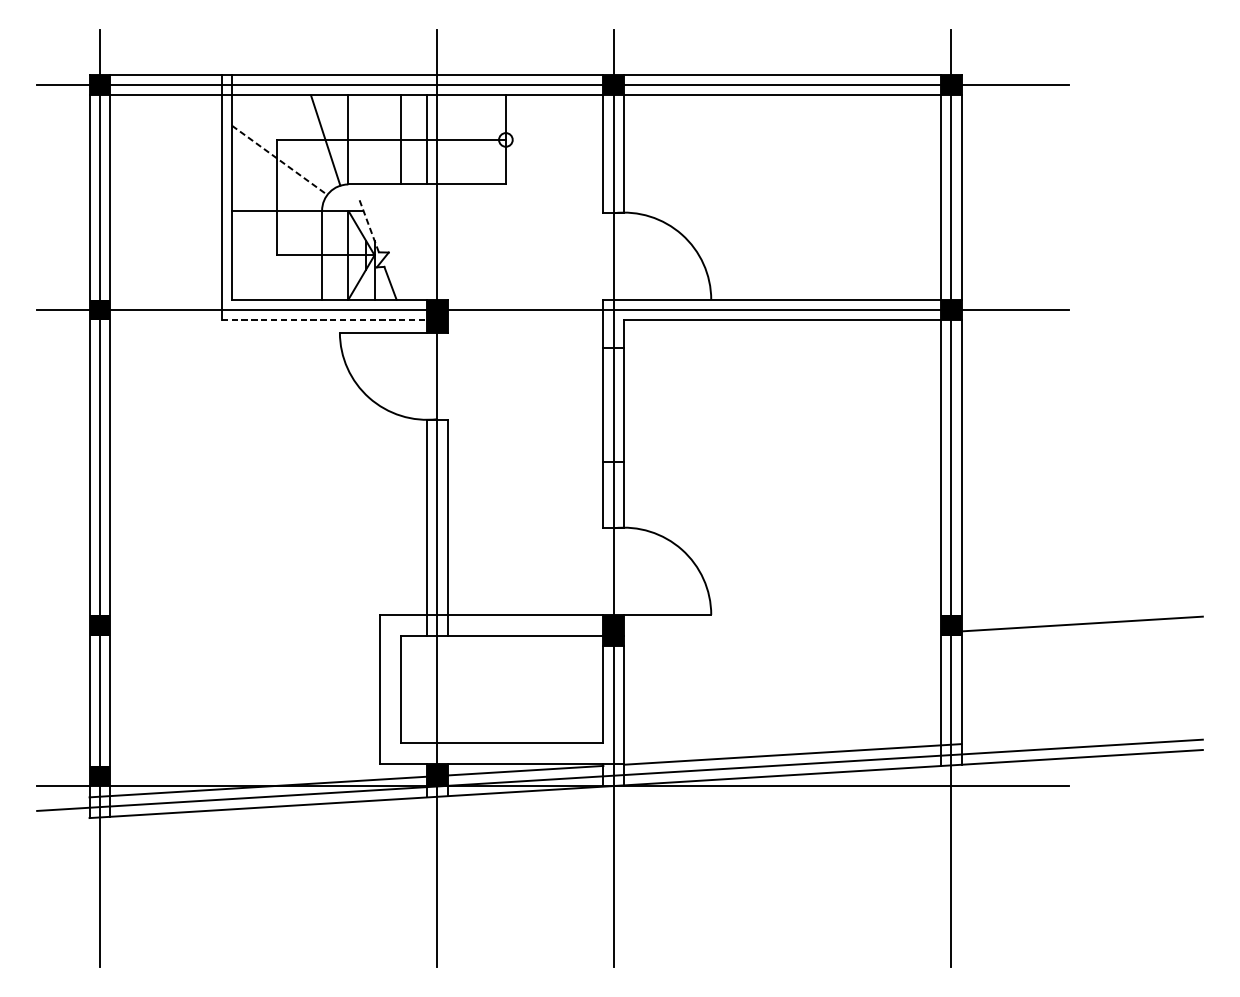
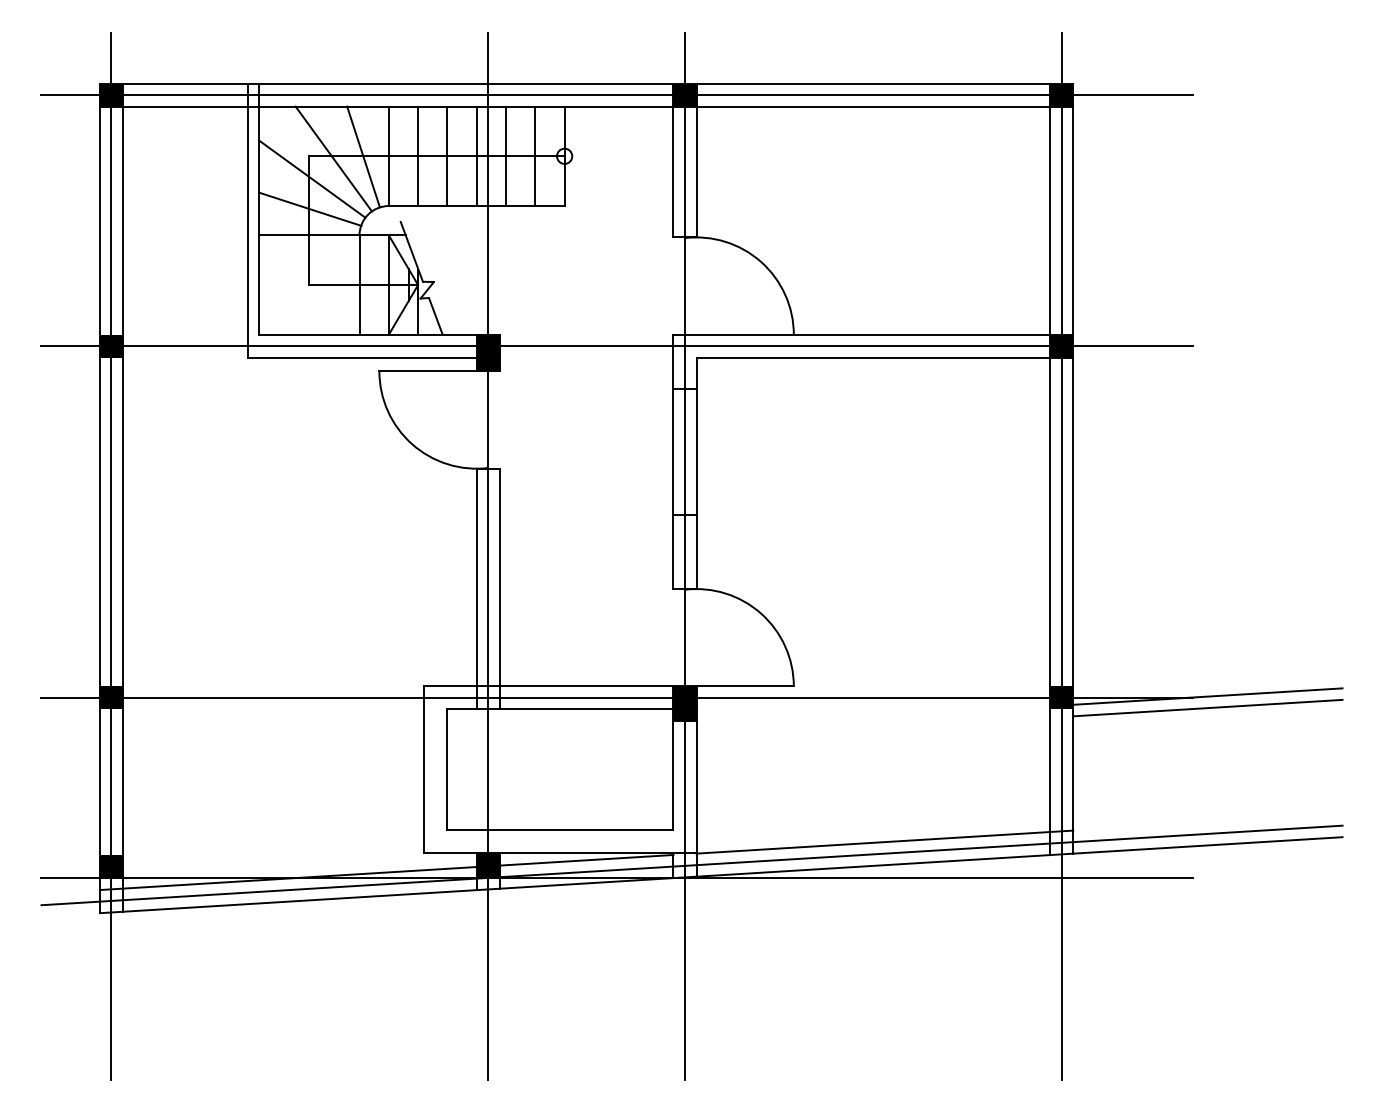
line: (374, 140) -> (418, 156), added
line: (453, 140) -> (506, 156), added
line: (479, 140) -> (535, 156), added
line: (298, 141) -> (333, 158), added
line: (279, 160) -> (312, 179), dashed -> solid
line: (278, 186) -> (310, 208), added
line: (368, 225) -> (411, 251), dashed -> solid
line: (335, 320) -> (374, 357), dashed -> solid
line: (552, 624) -> (616, 697), added
line: (1081, 633) -> (1207, 707), added

